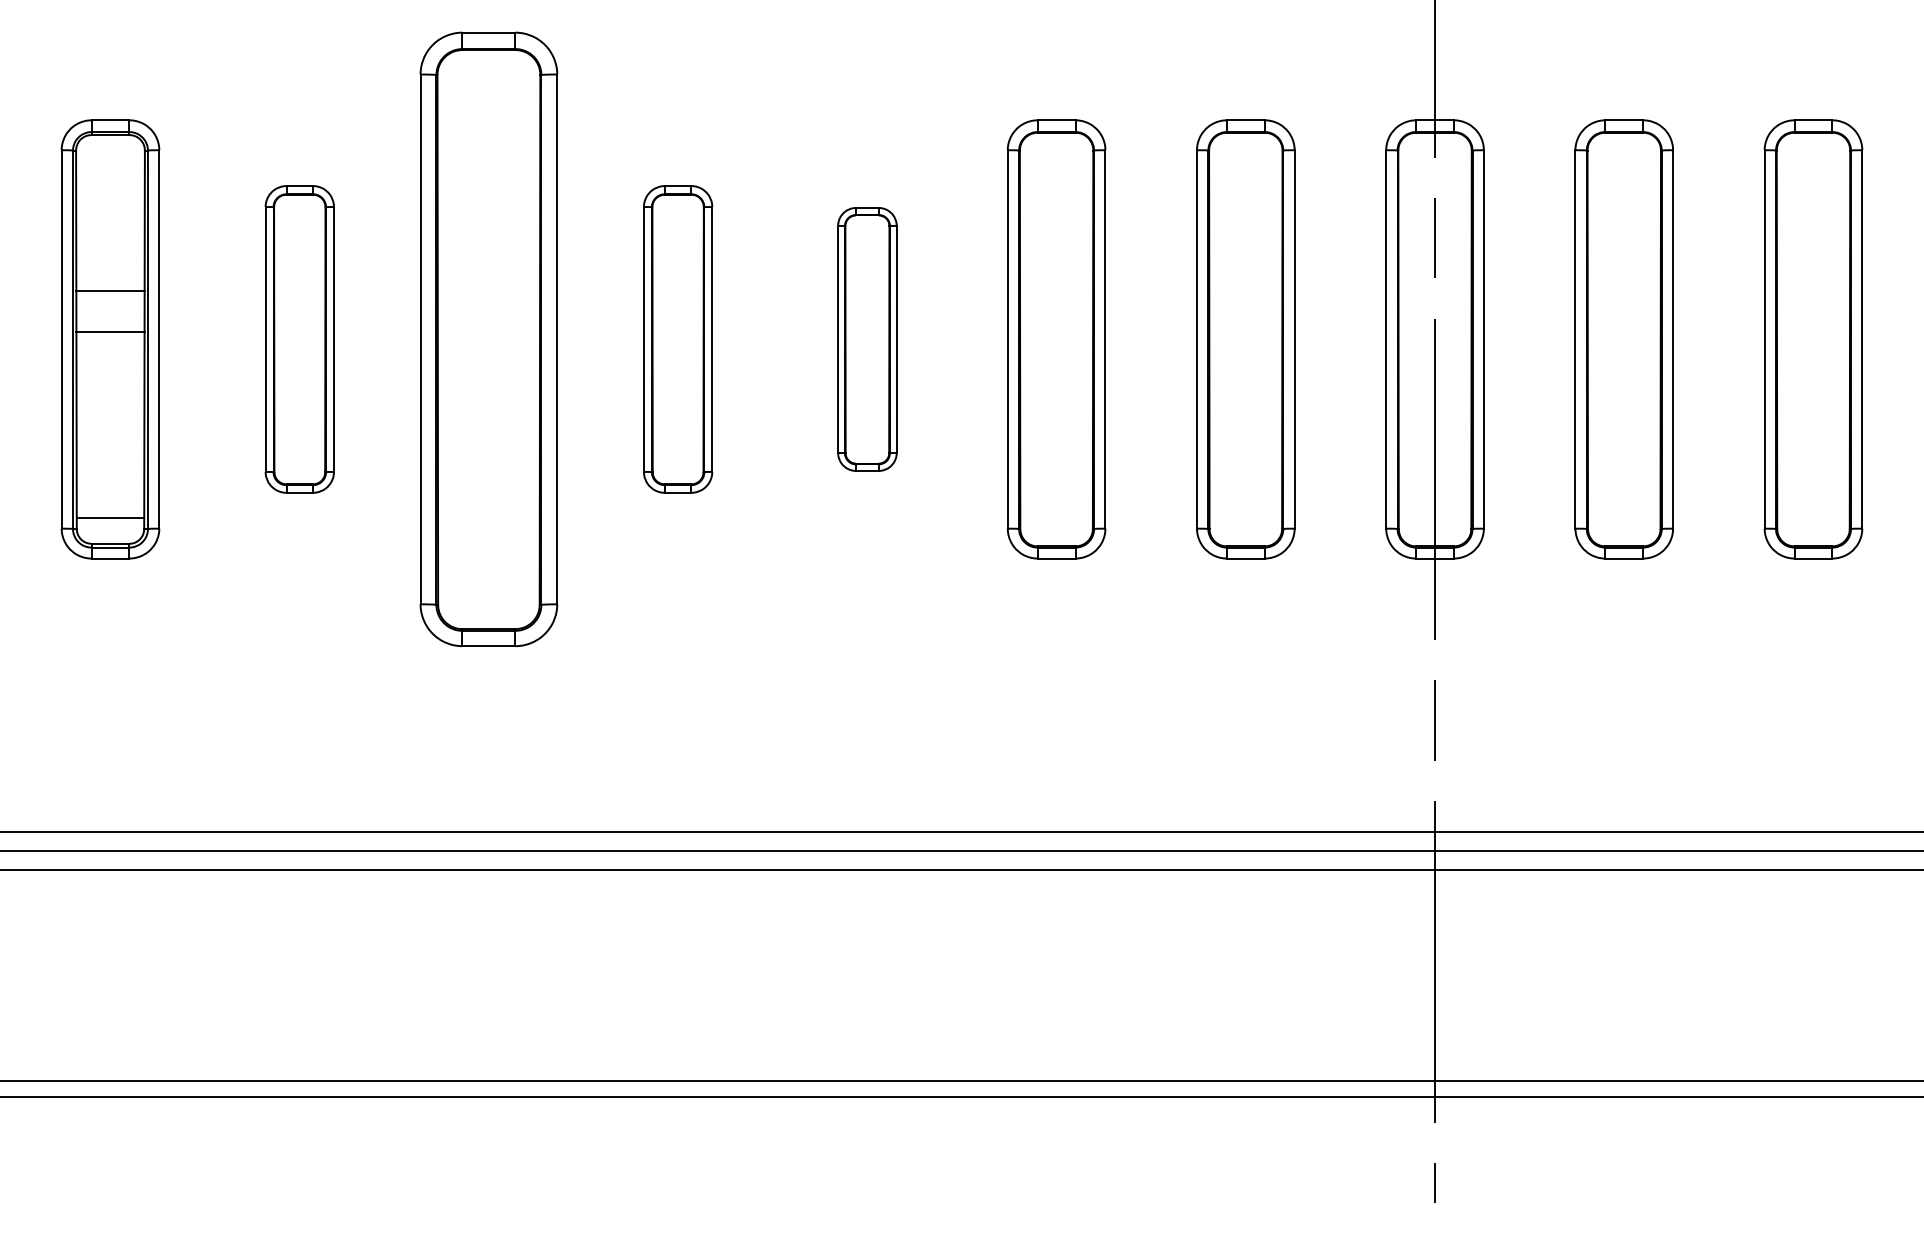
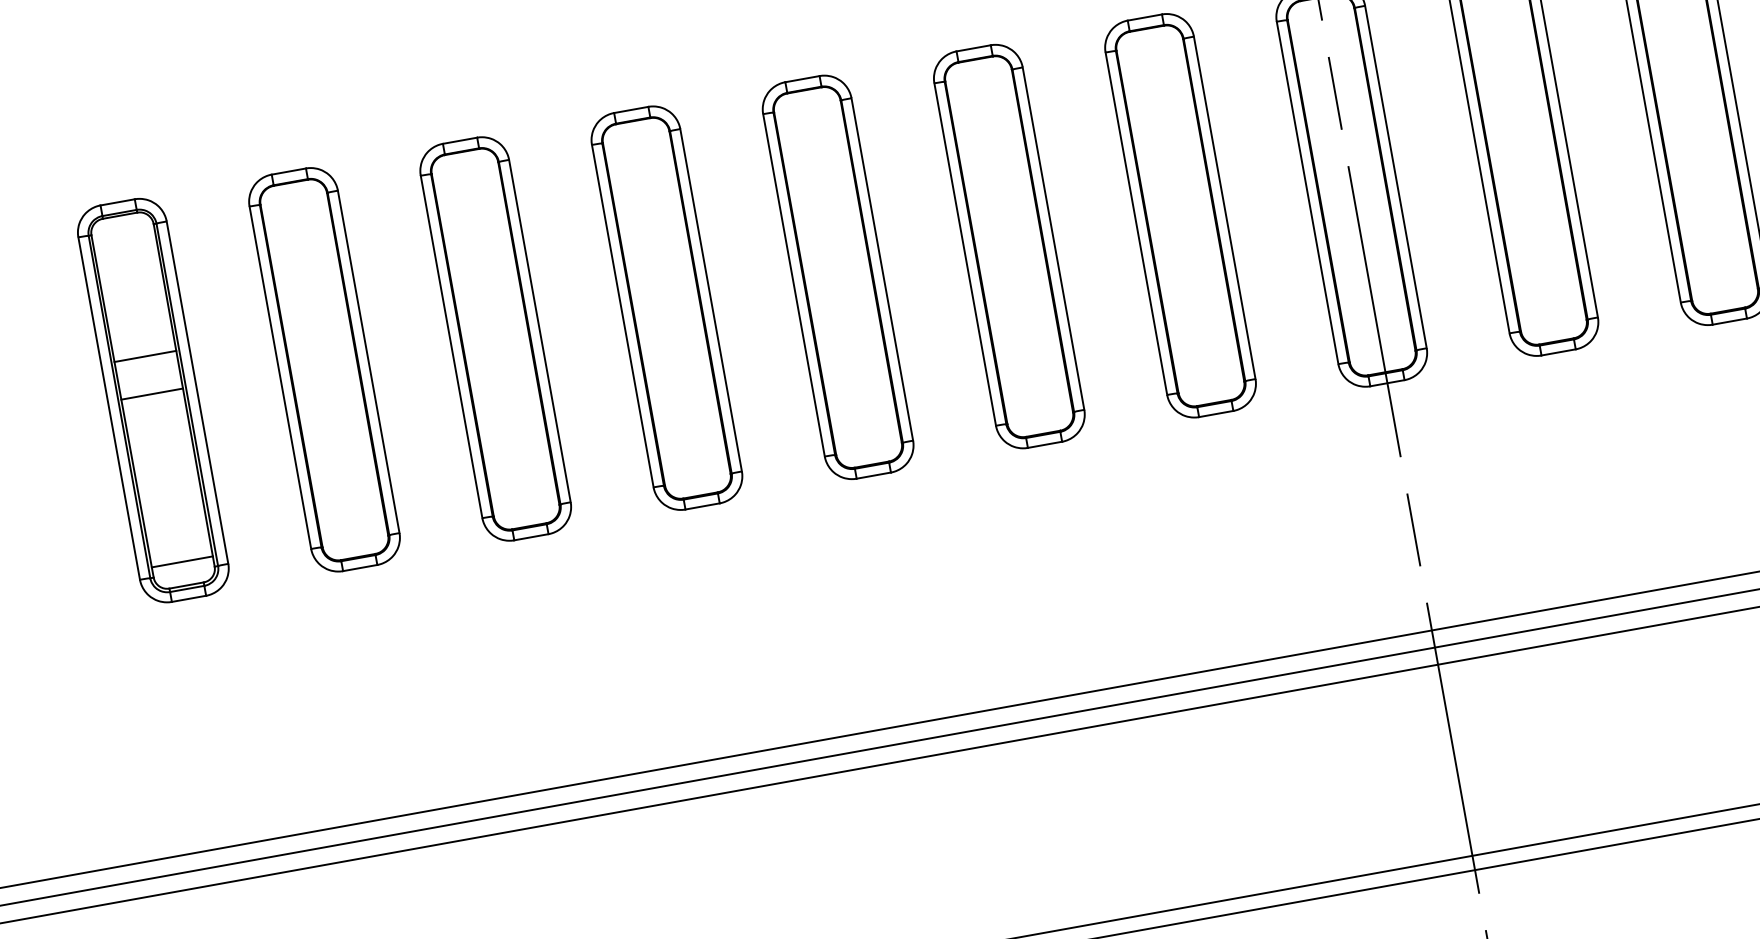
part: (299, 339) -> (324, 369), size x1.43
part: (488, 339) -> (495, 339), size x0.71
part: (677, 339) -> (666, 308), size x1.43
part: (867, 339) -> (838, 277), size x1.67

